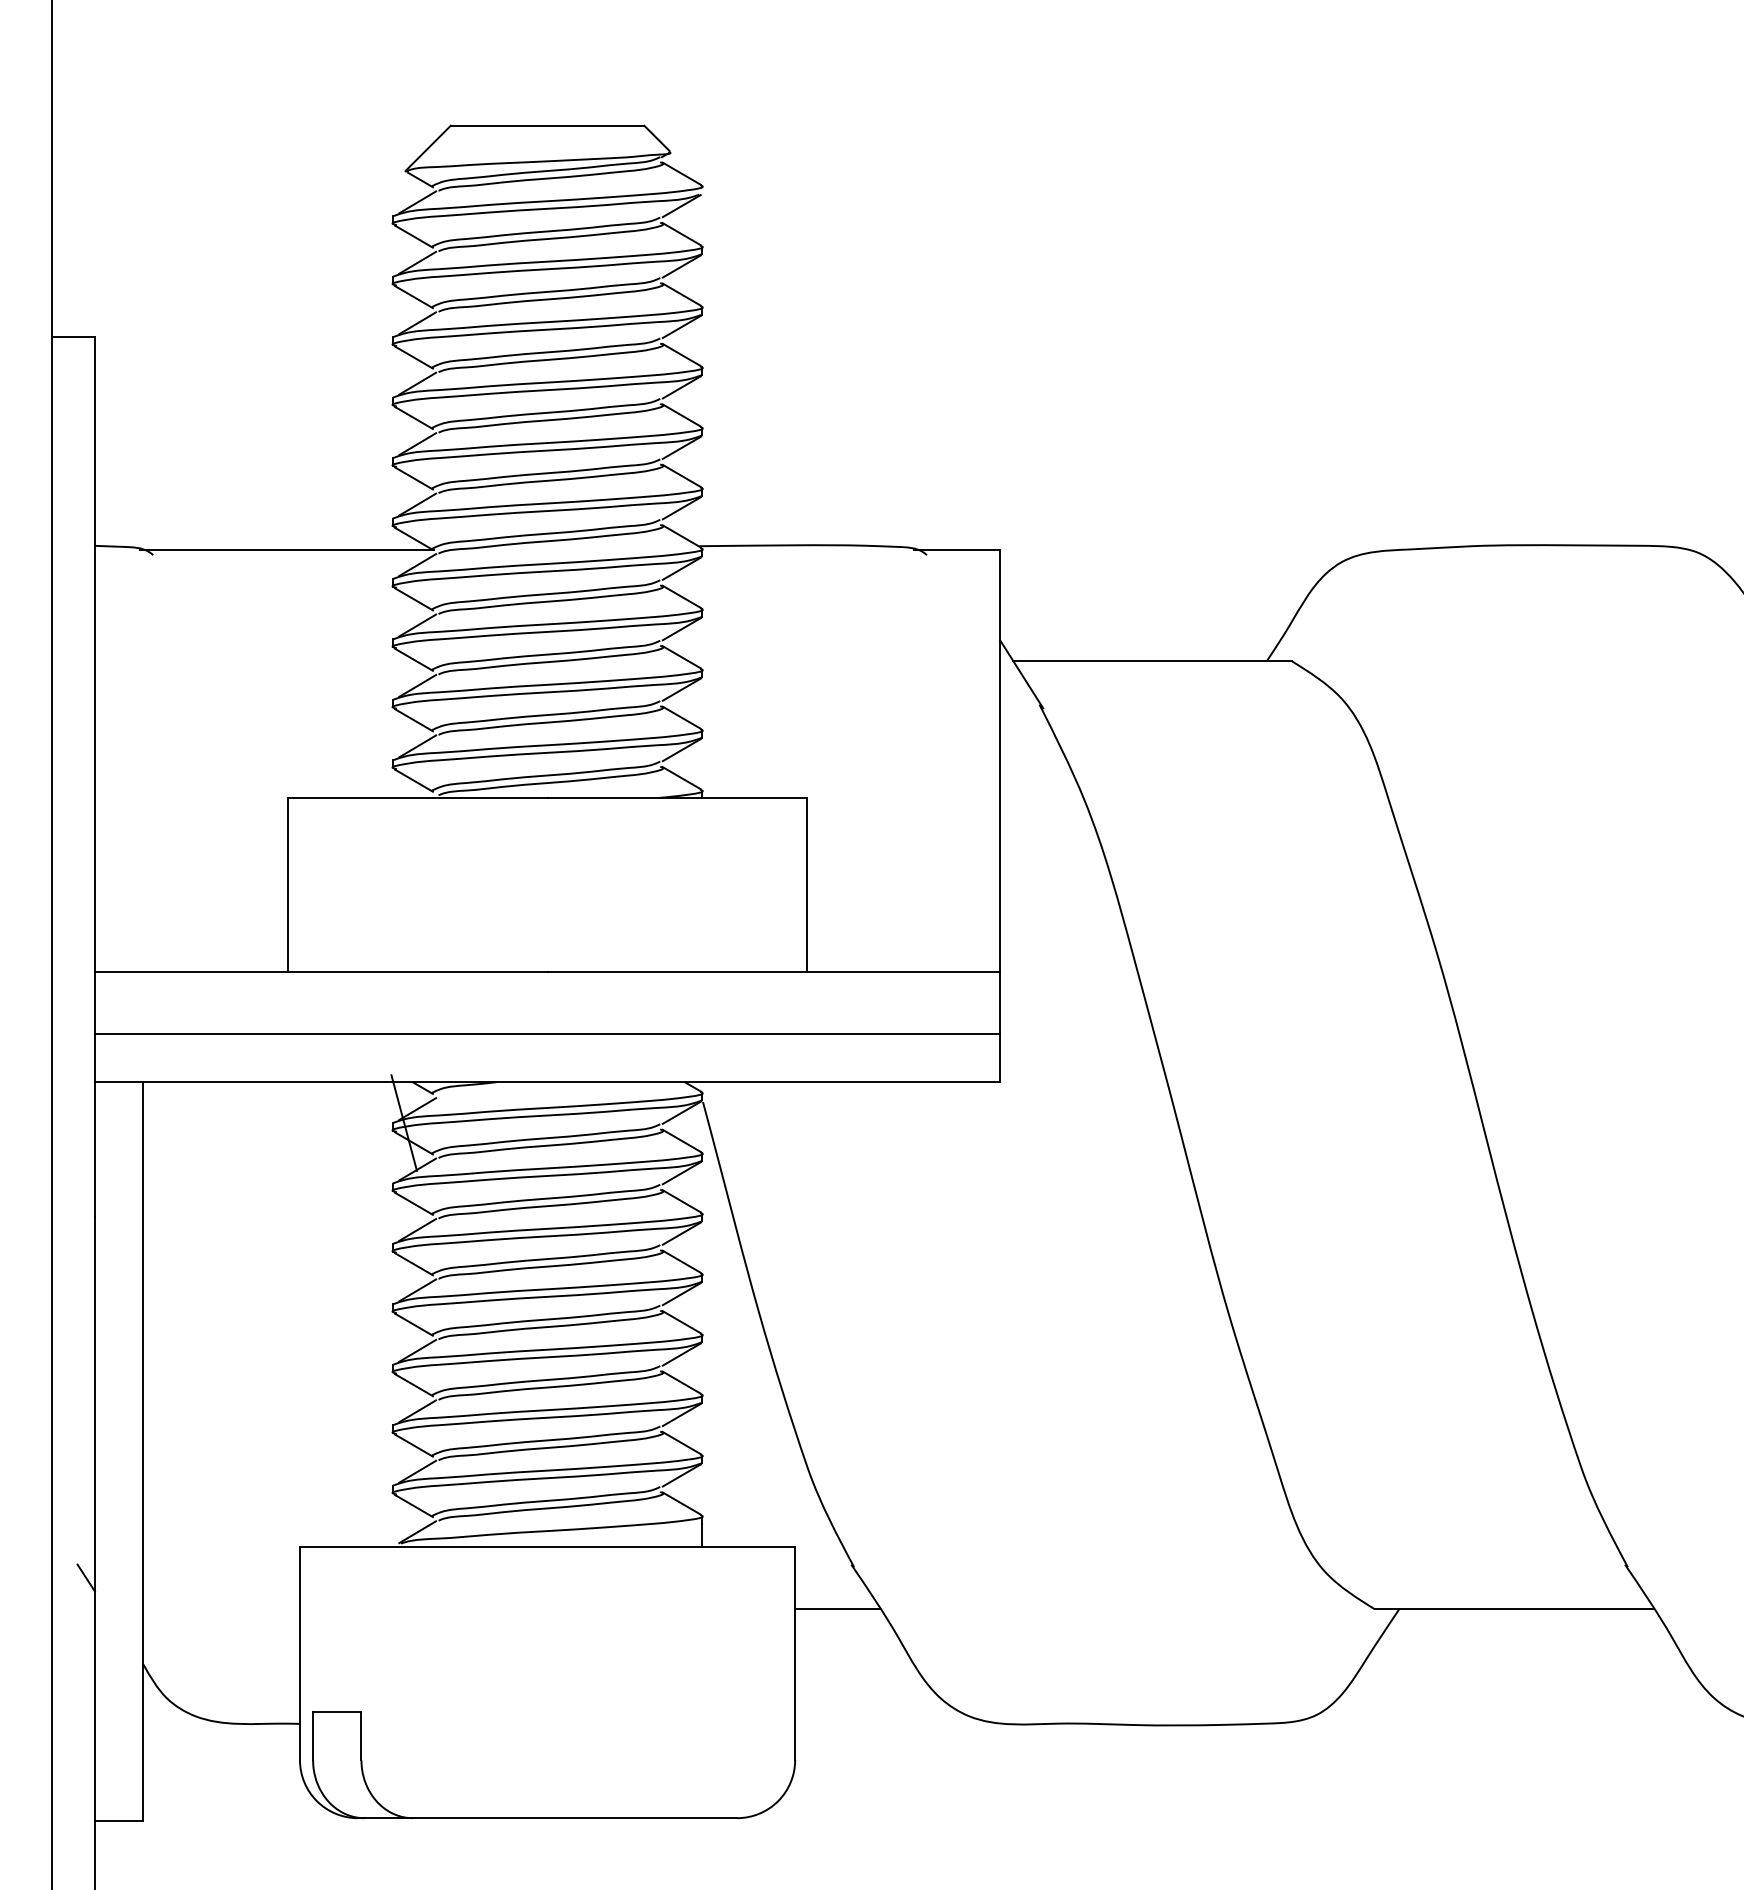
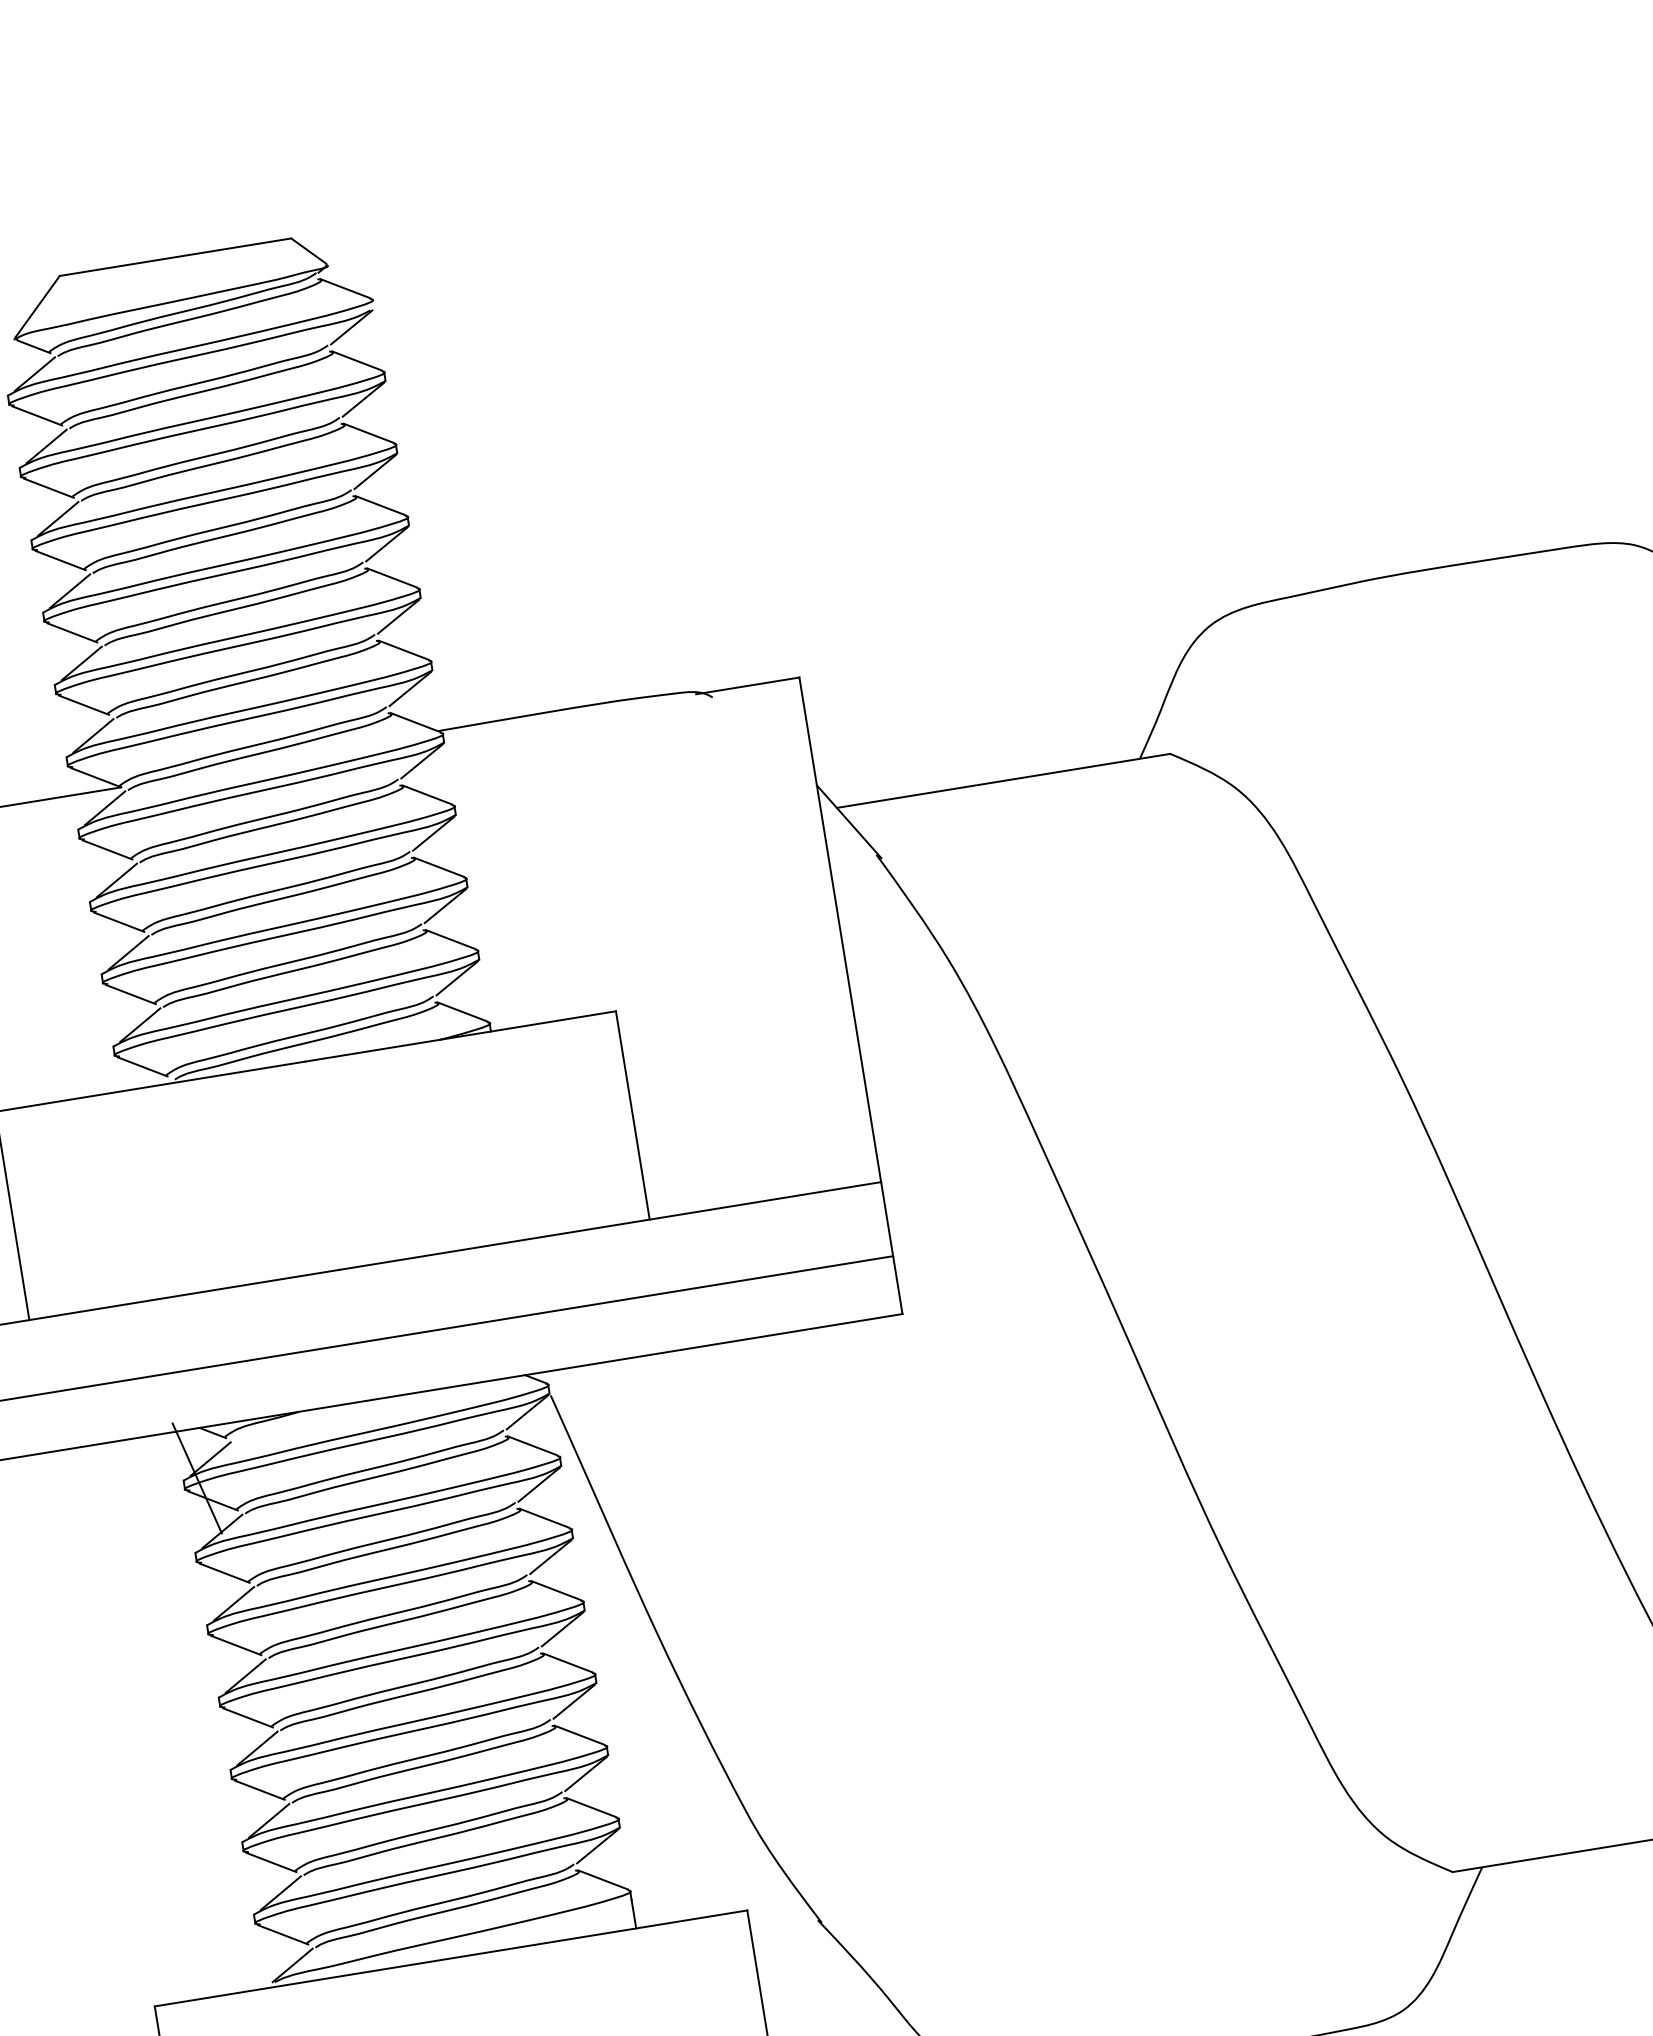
line: (837, 1609) -> (810, 1976), removed

